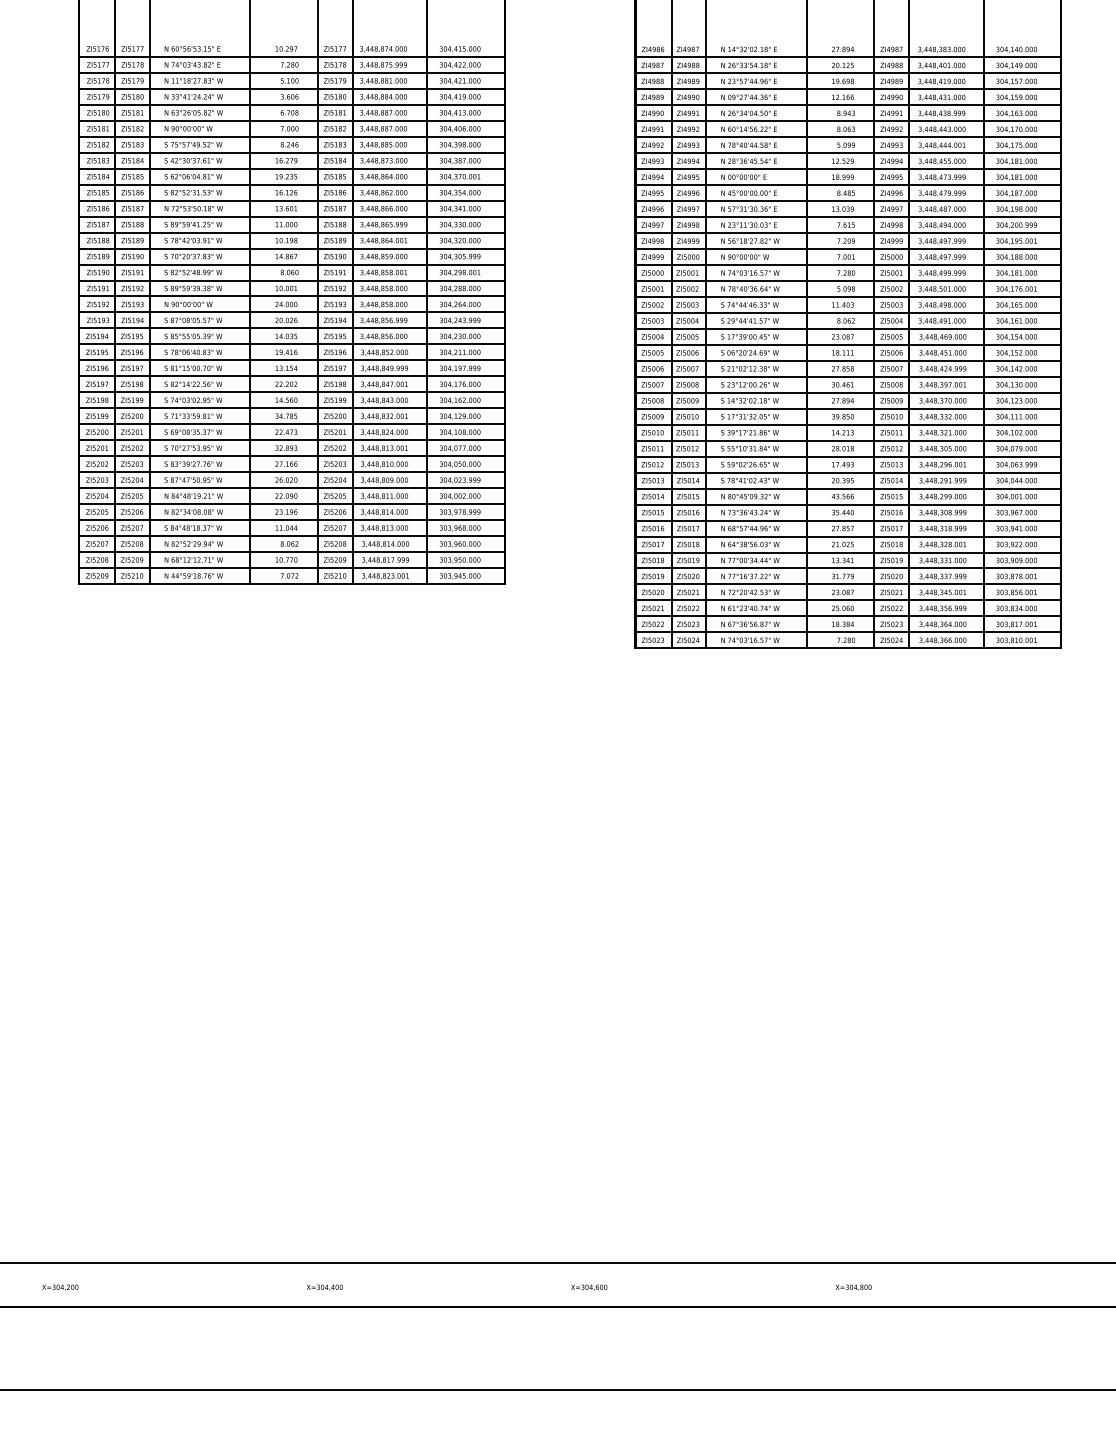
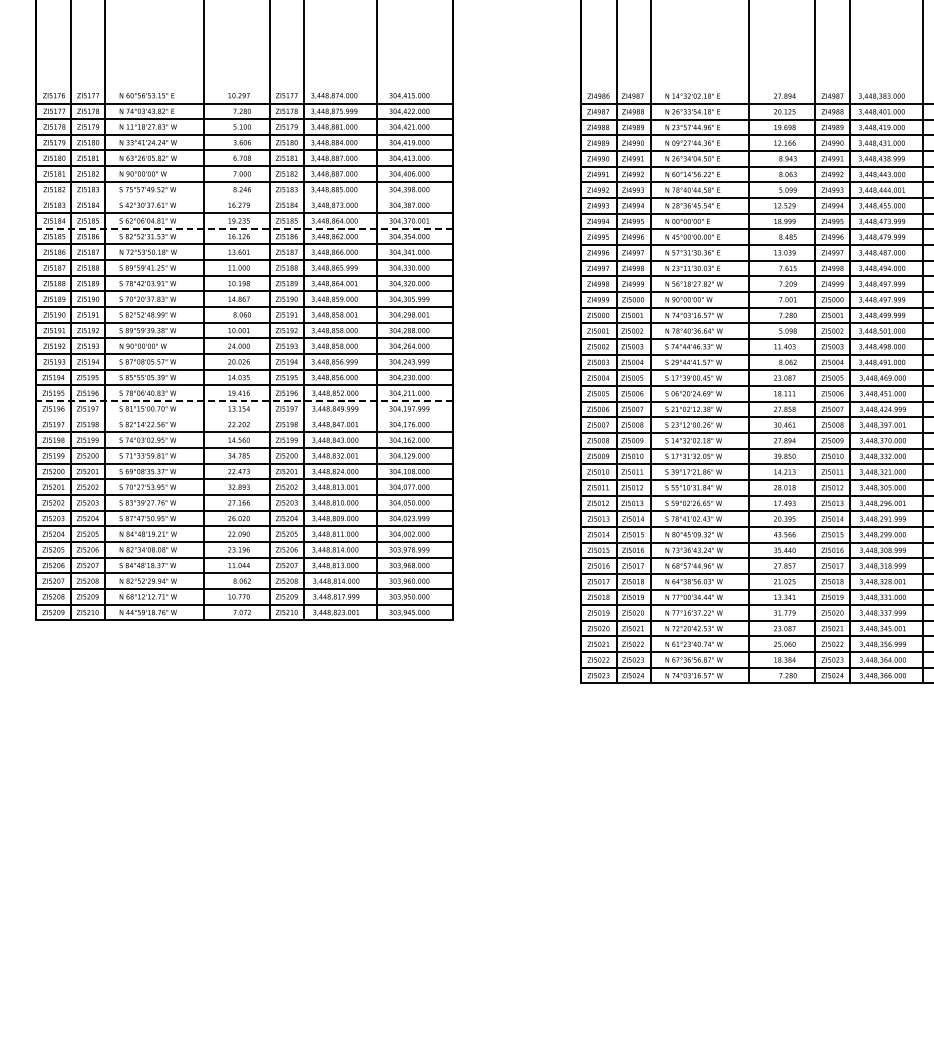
line: (291, 152) -> (244, 197), removed
line: (291, 184) -> (244, 228), solid -> dashed
line: (291, 360) -> (244, 401), solid -> dashed
line: (291, 376) -> (244, 416), removed

